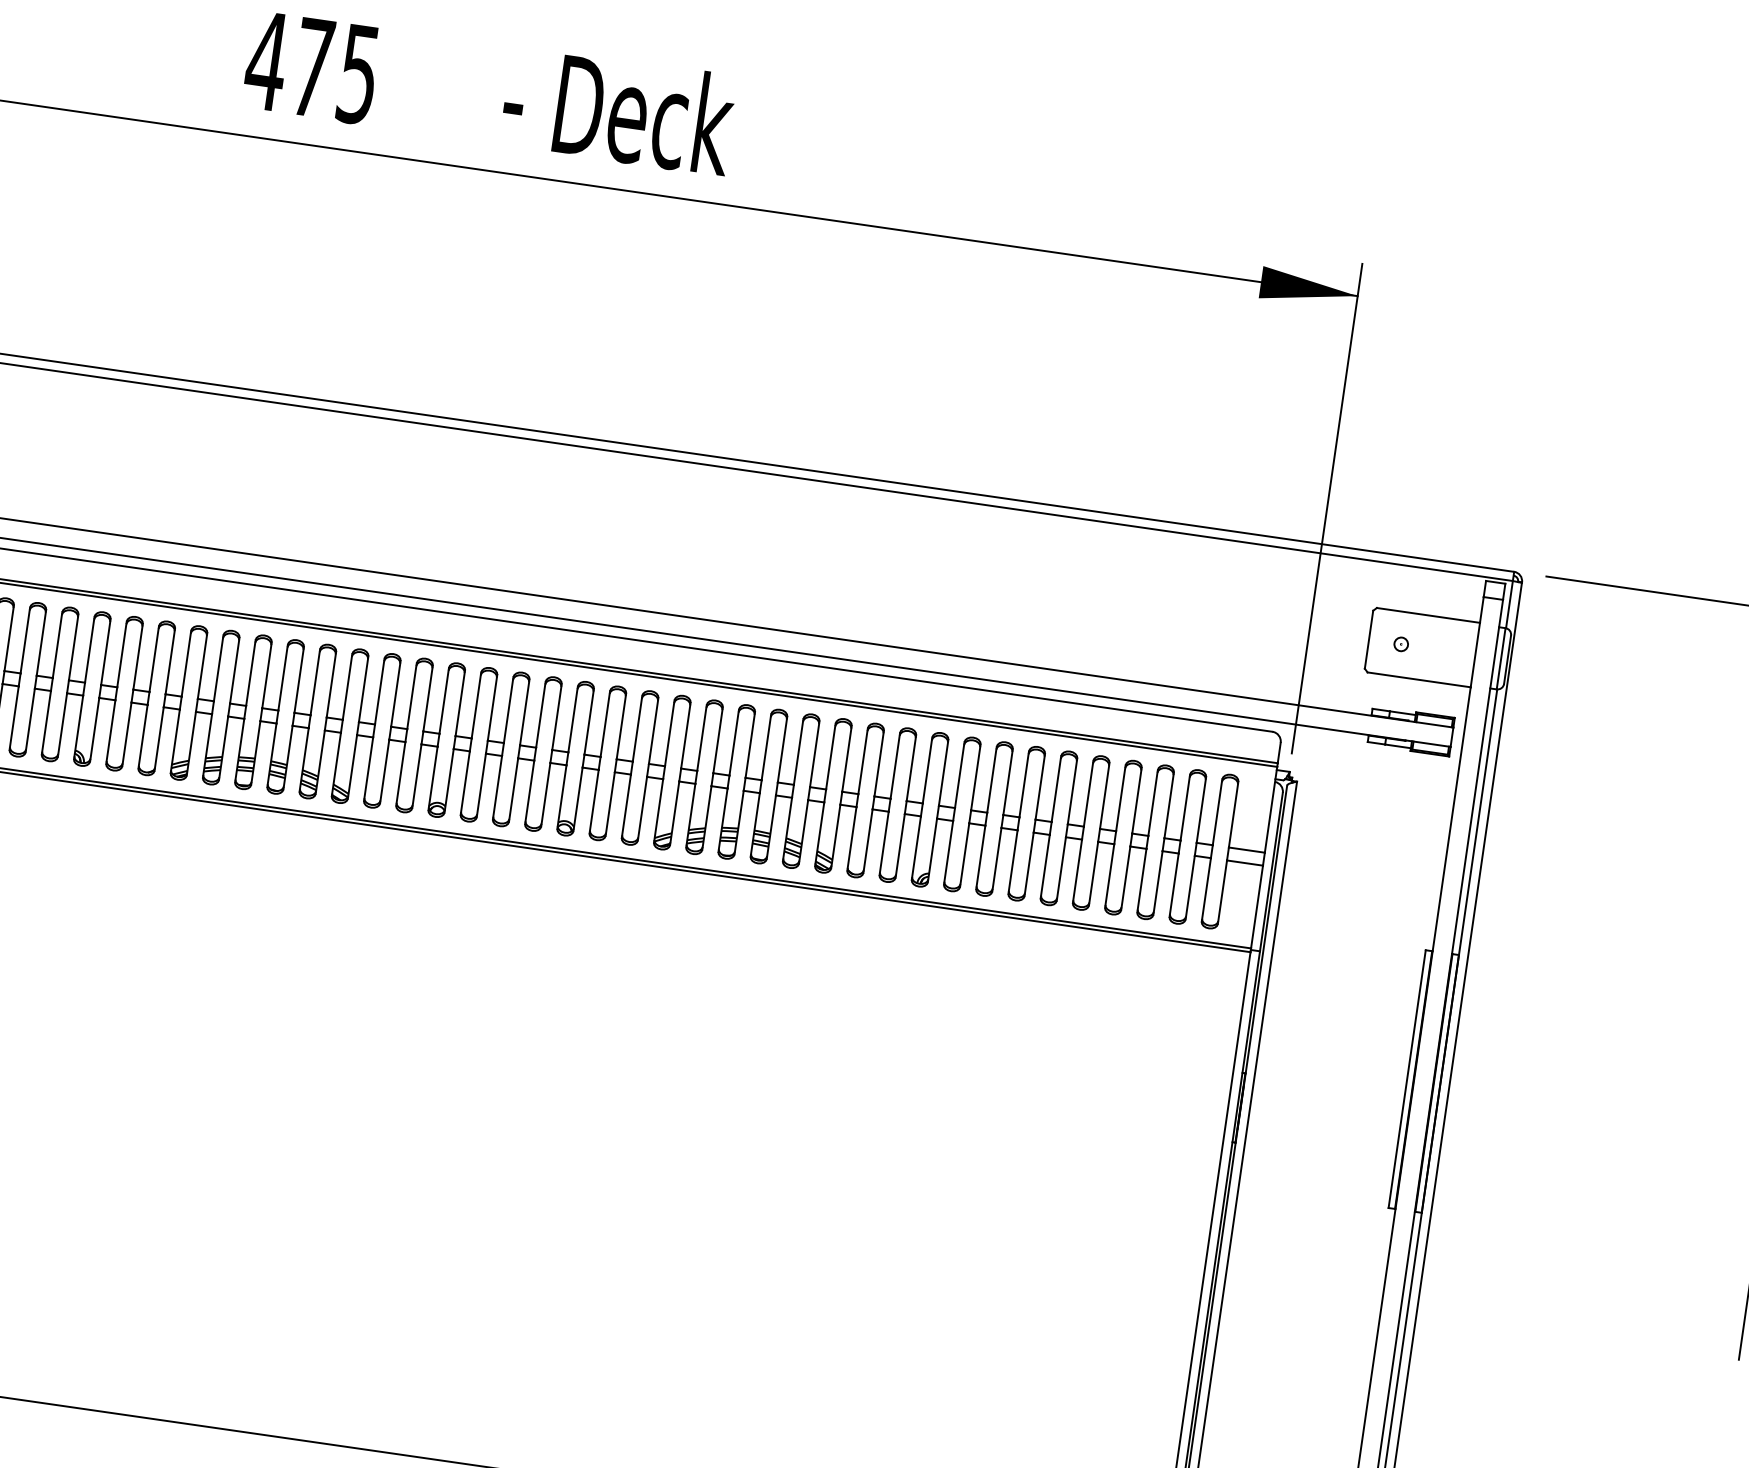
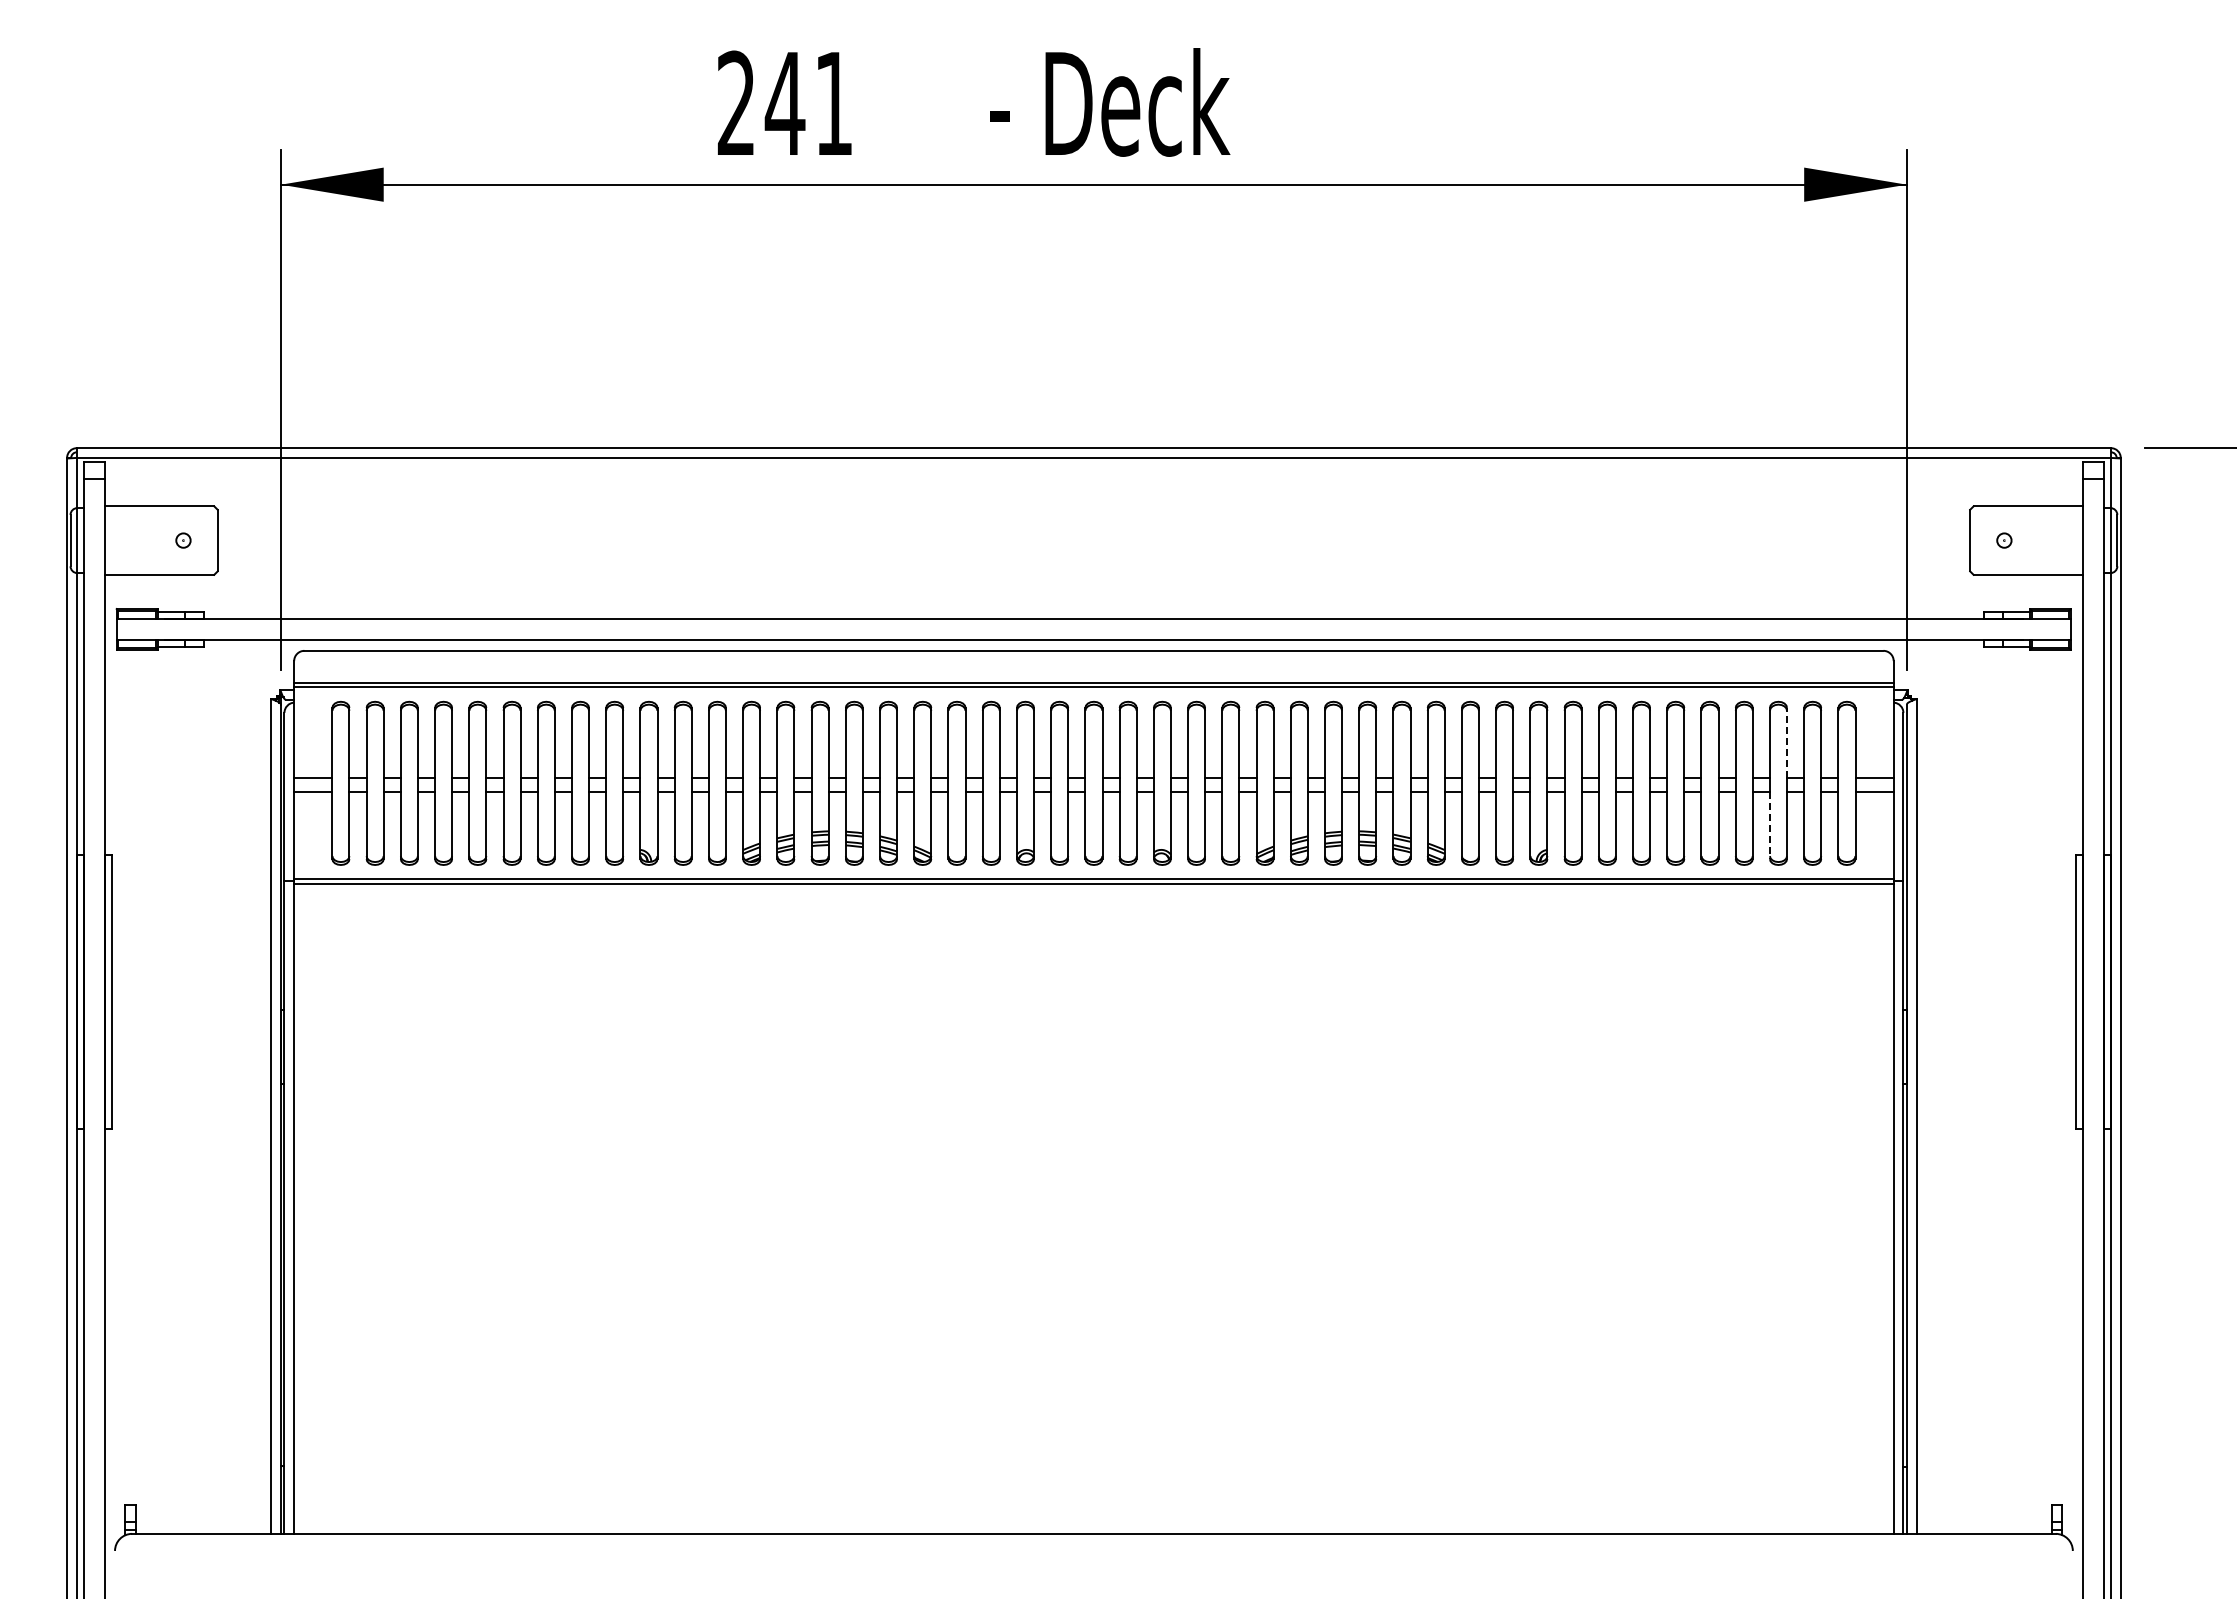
text: (311, 67) -> (783, 103), 475 -> 241
line: (1169, 805) -> (1787, 742), solid -> dashed
line: (1141, 880) -> (1769, 825), solid -> dashed

